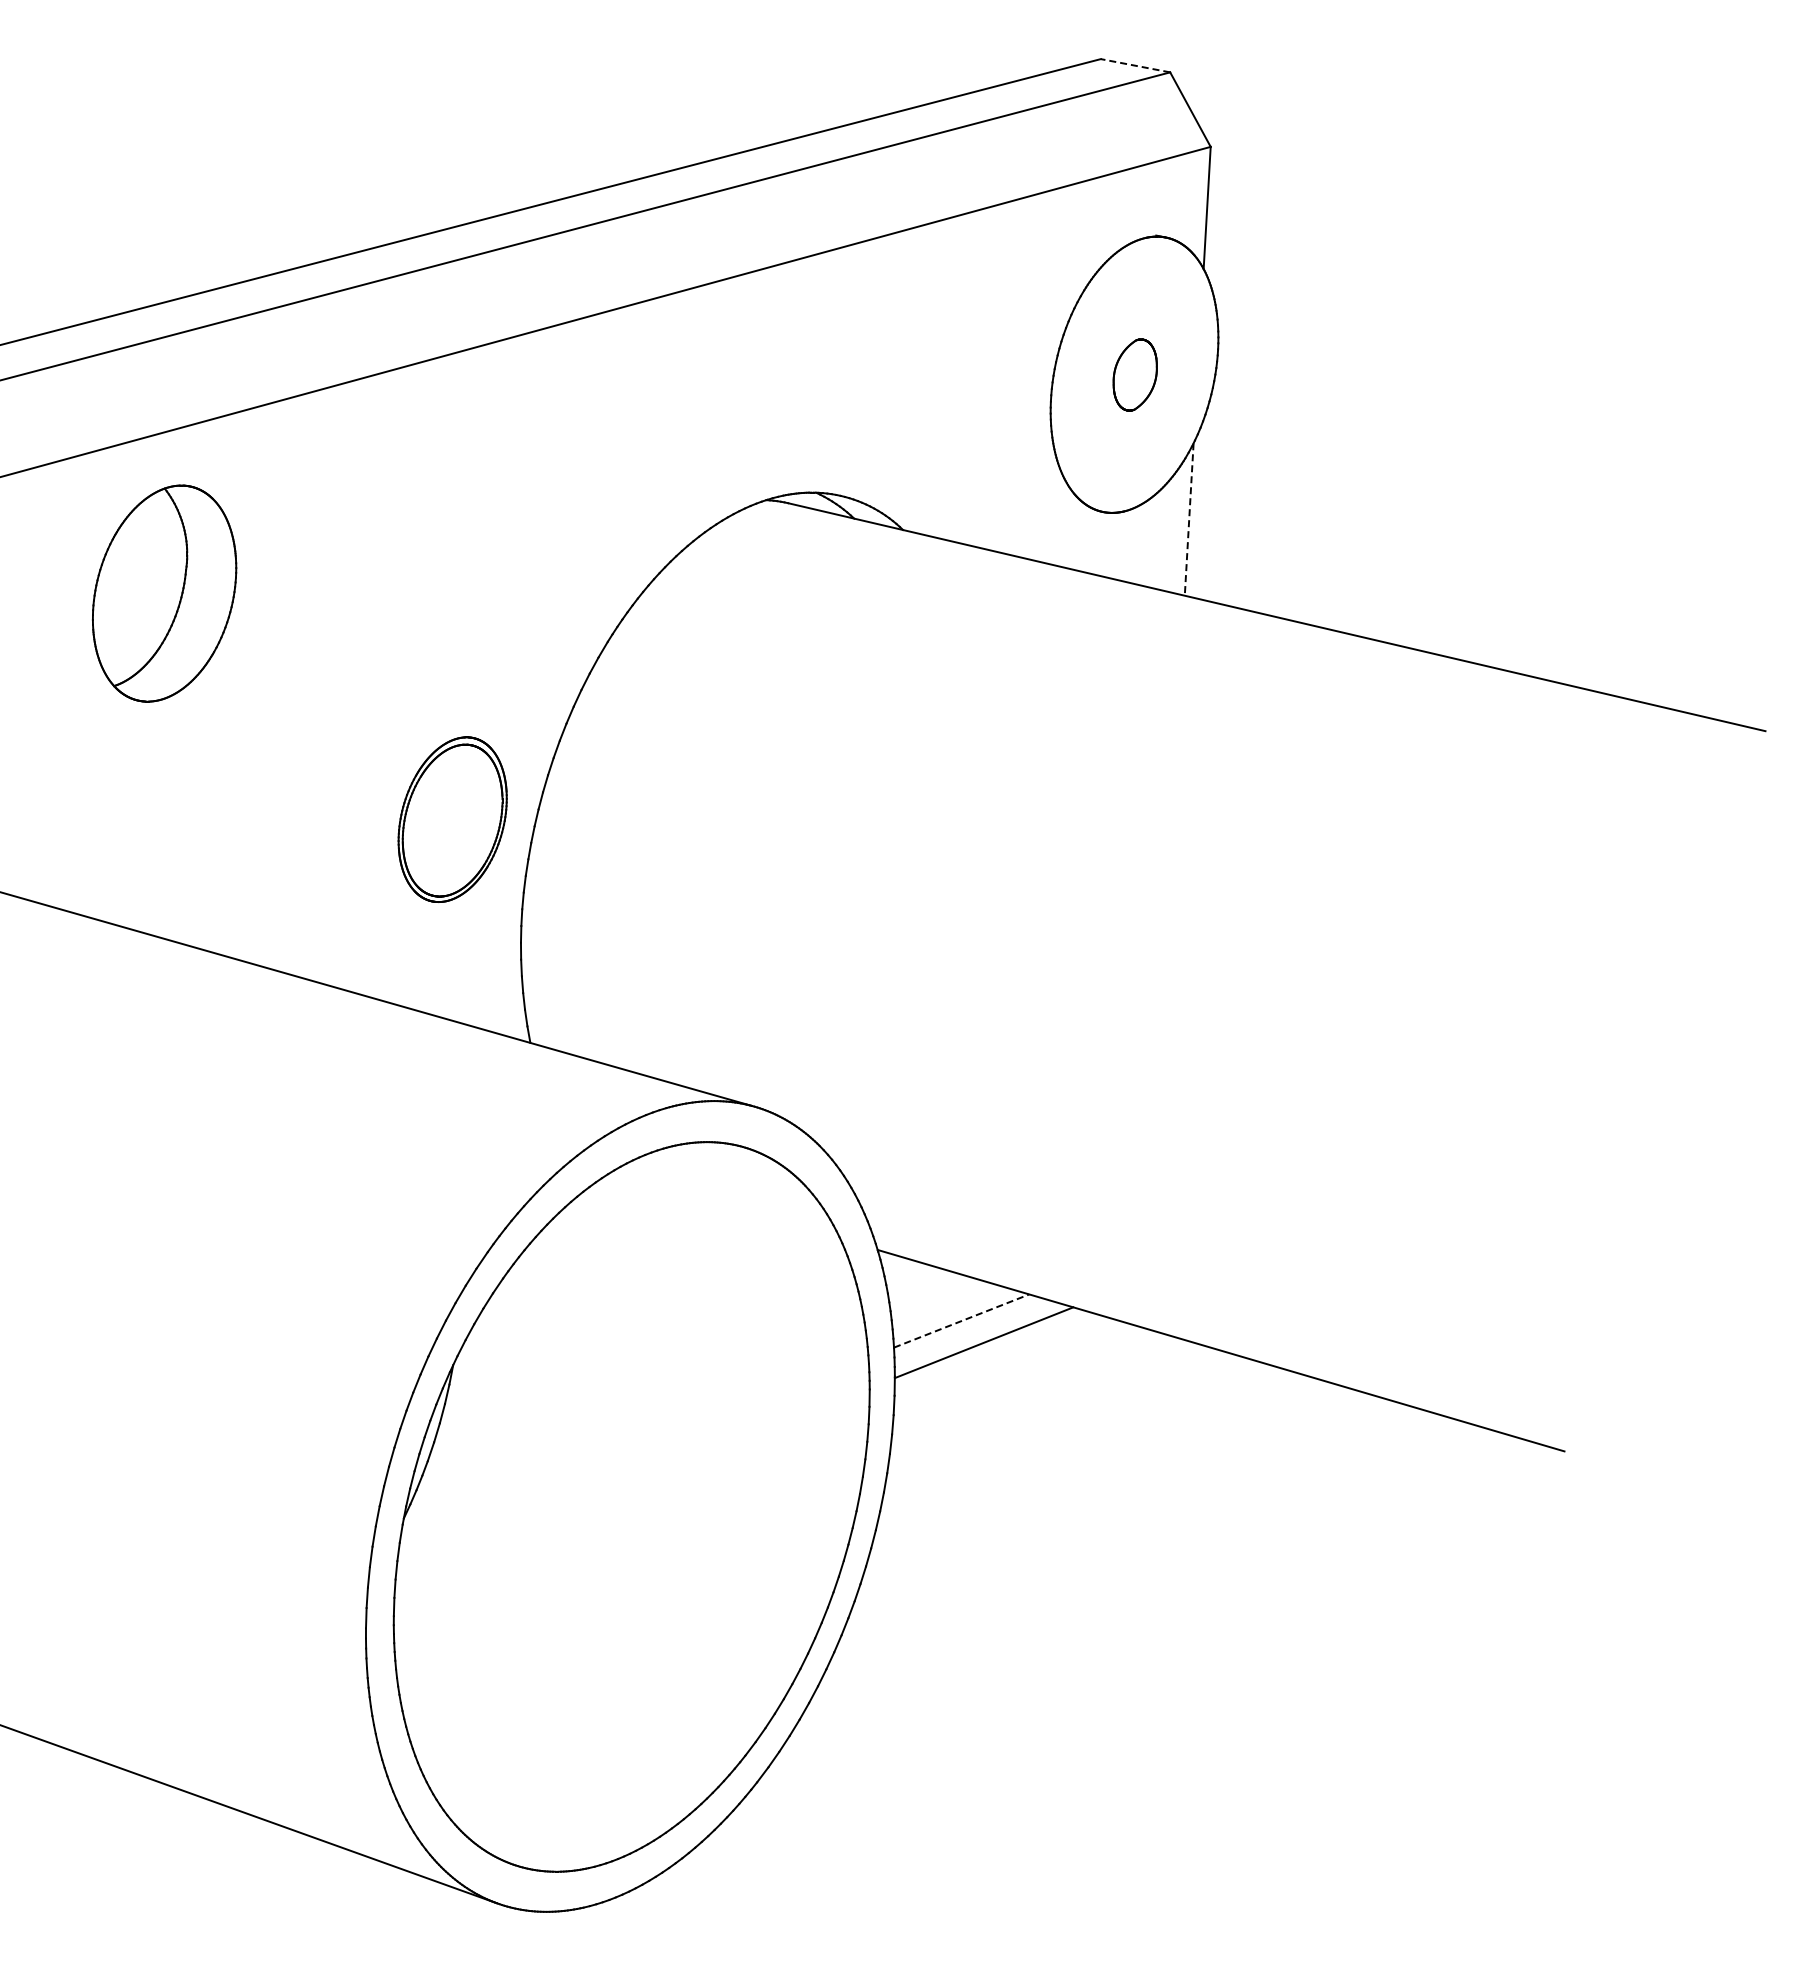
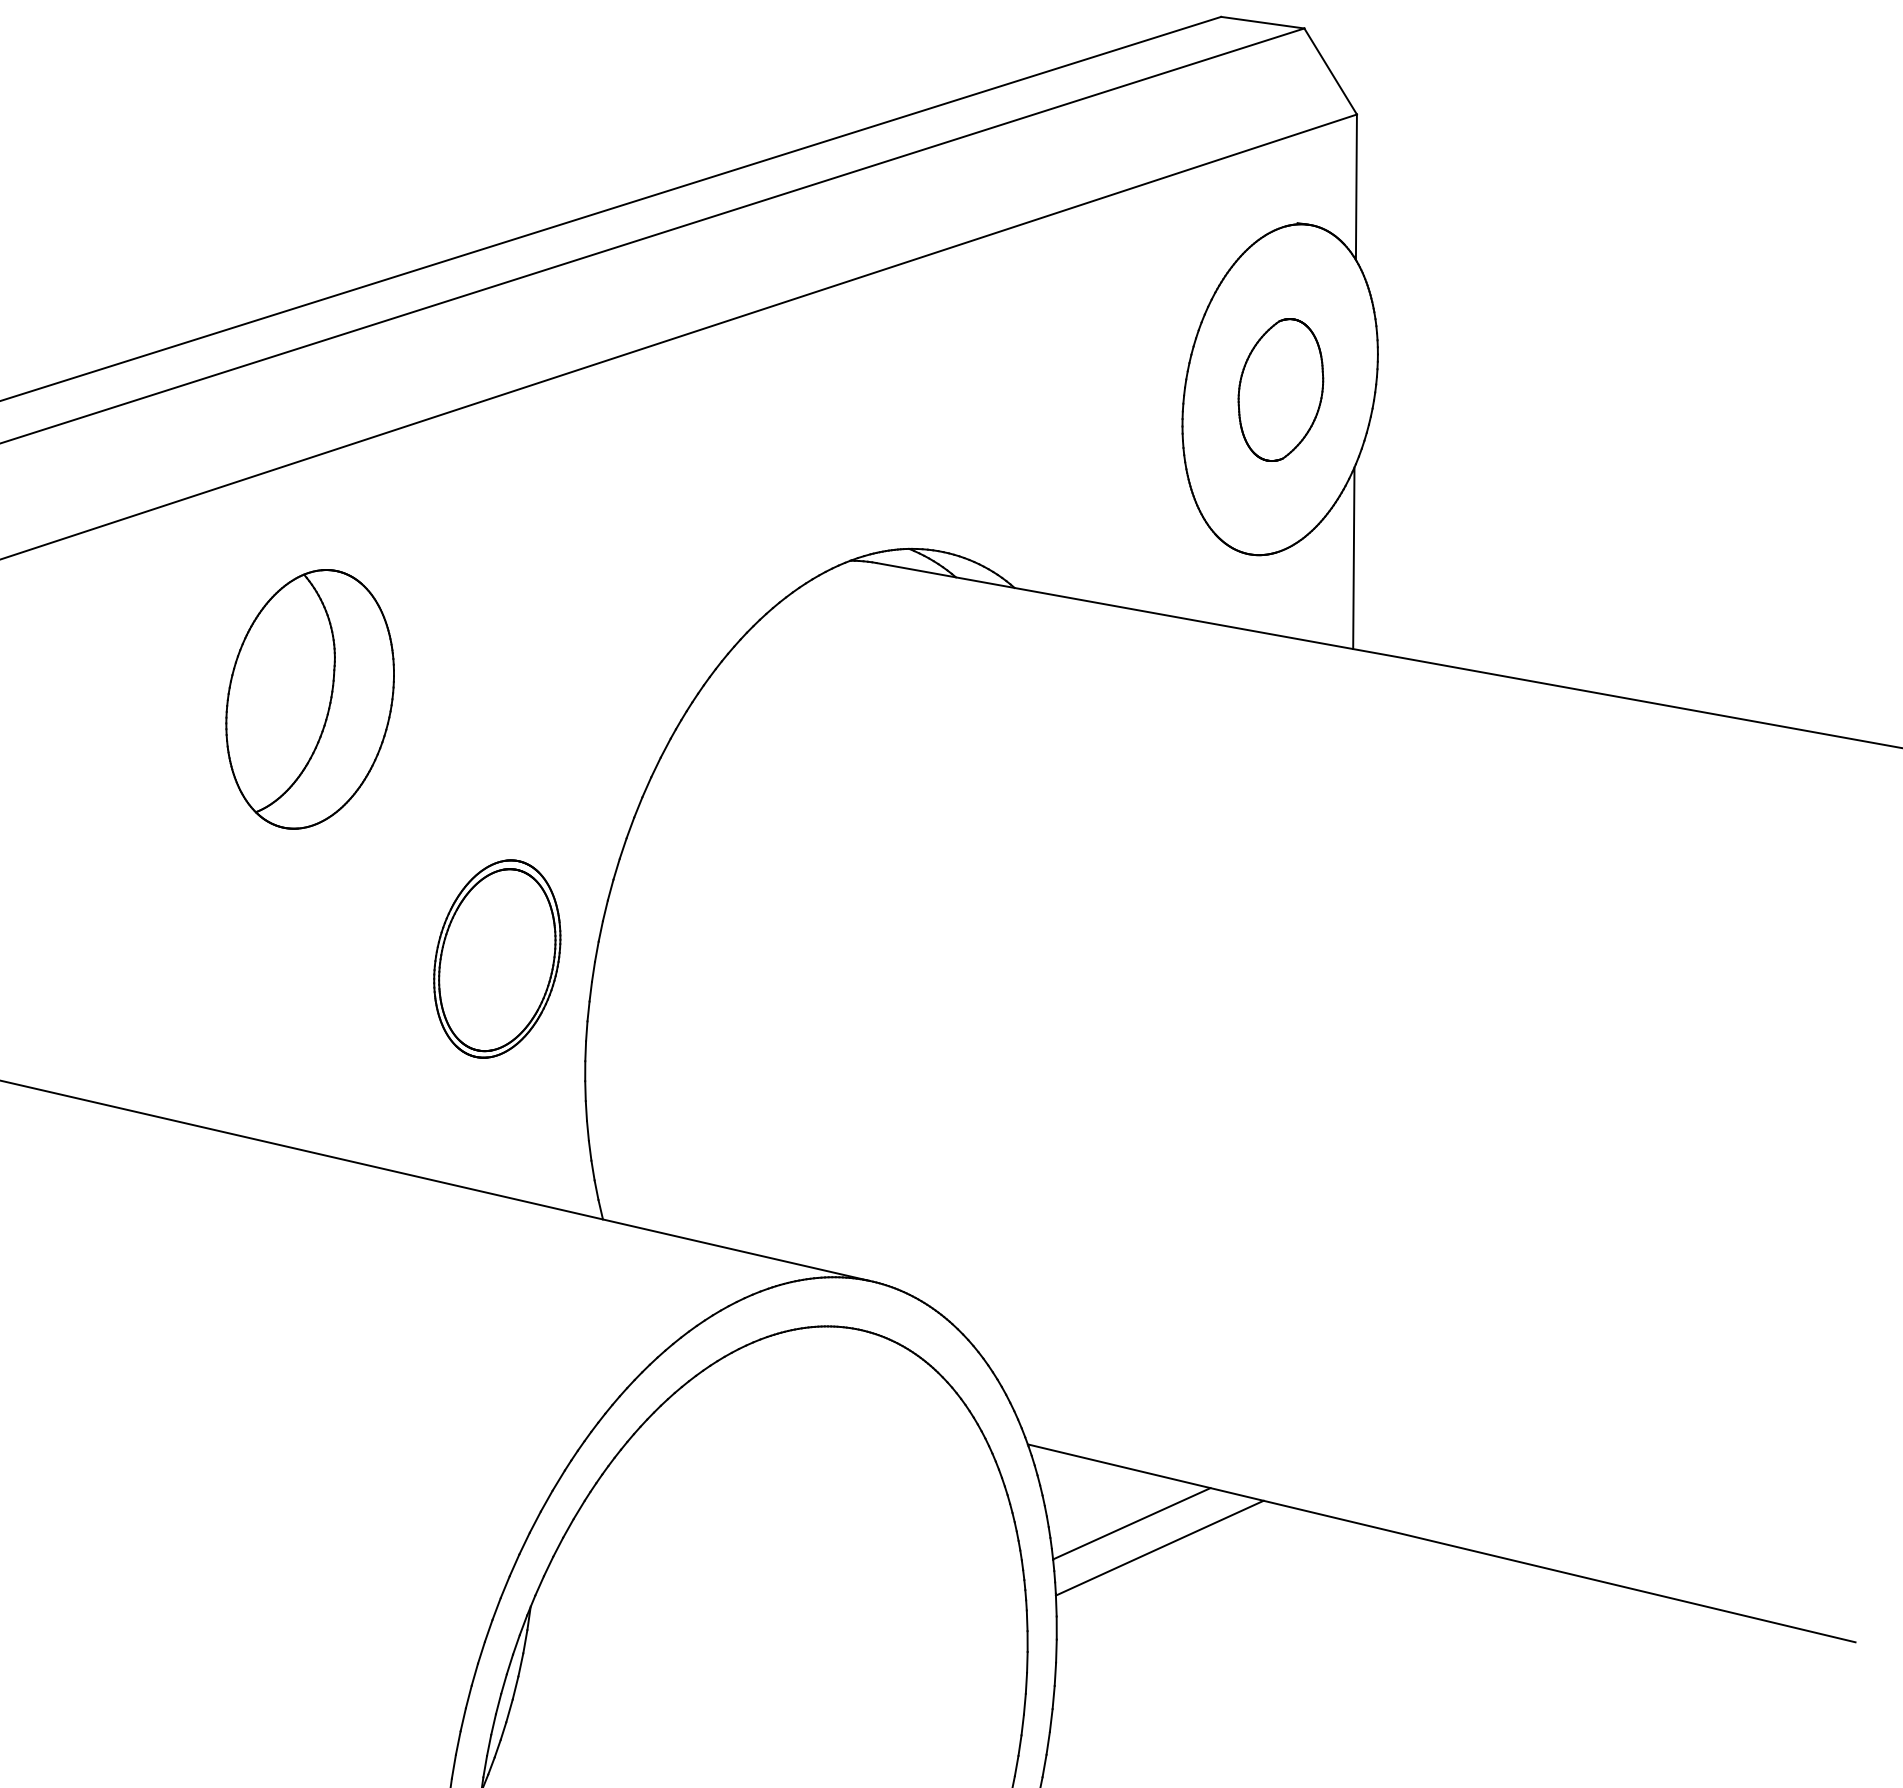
line: (1135, 65) -> (1262, 22), dashed -> solid
part: (1135, 374) -> (1281, 389), size x1.67
line: (1189, 520) -> (1354, 559), dashed -> solid
part: (164, 593) -> (310, 699), moved
line: (961, 1321) -> (1131, 1524), dashed -> solid

